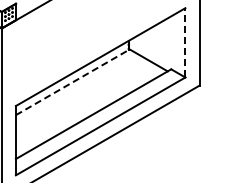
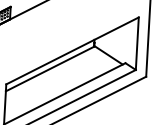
line: (185, 42) -> (137, 43), dashed -> solid
line: (72, 82) -> (50, 68), dashed -> solid

